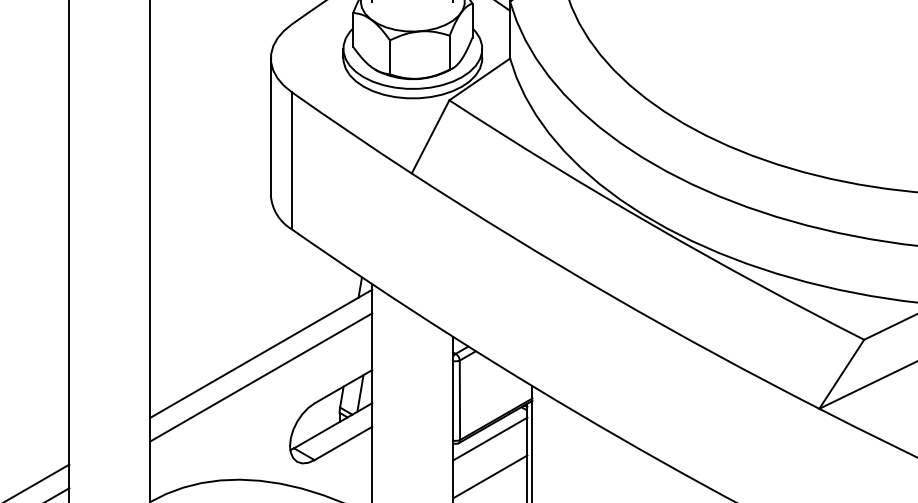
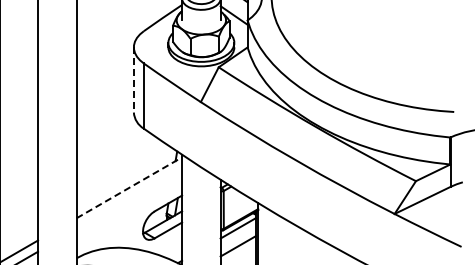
line: (270, 125) -> (133, 79), solid -> dashed
line: (261, 353) -> (129, 187), solid -> dashed
line: (261, 376) -> (129, 198), removed

